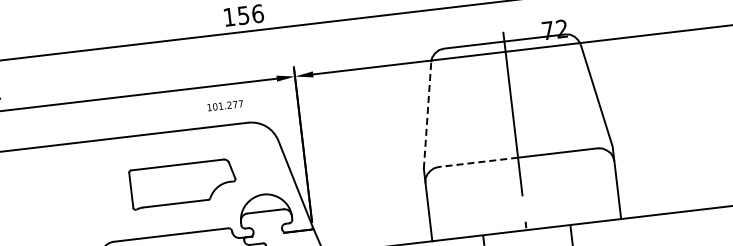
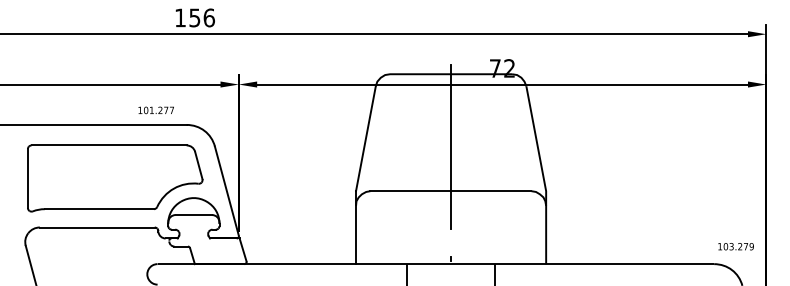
text: (224, 105) -> (155, 110), moved
line: (428, 115) -> (366, 138), dashed -> solid
line: (477, 162) -> (410, 191), dashed -> solid
part: (183, 184) -> (115, 178), size x1.67

